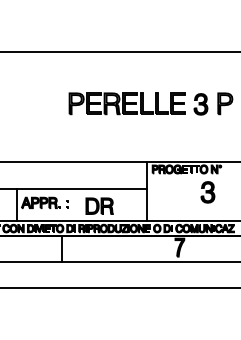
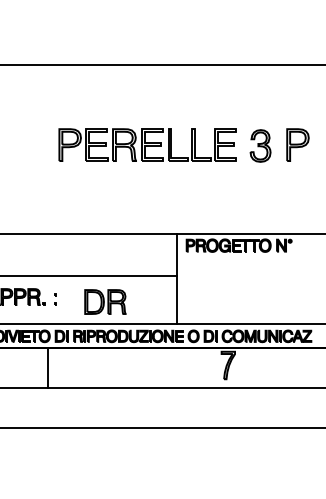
part: (207, 192) -> (270, 281), removed

